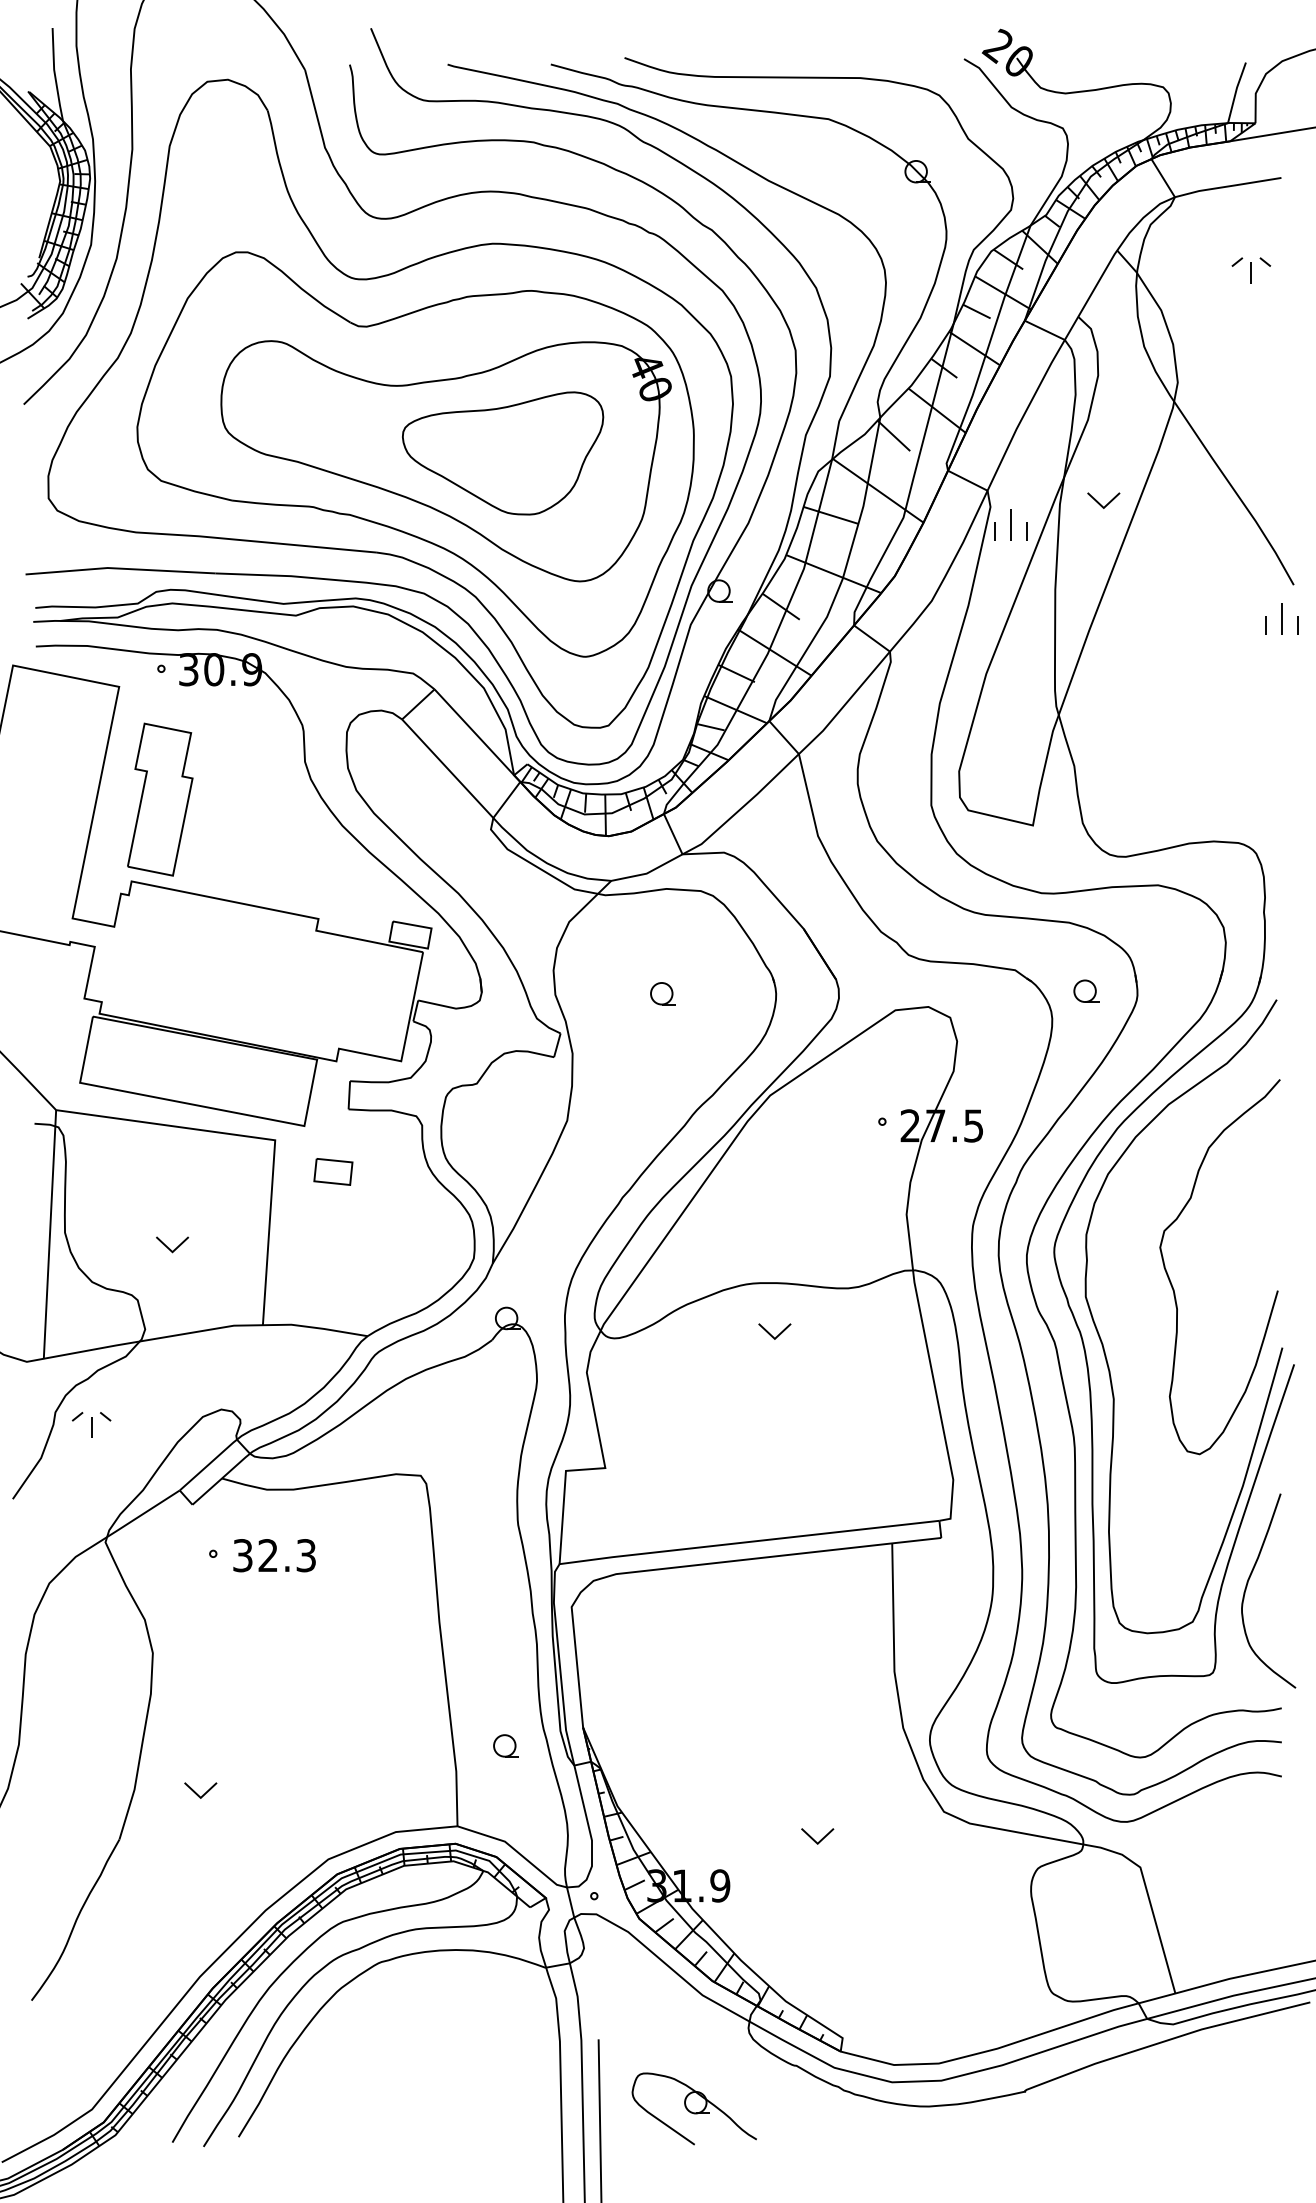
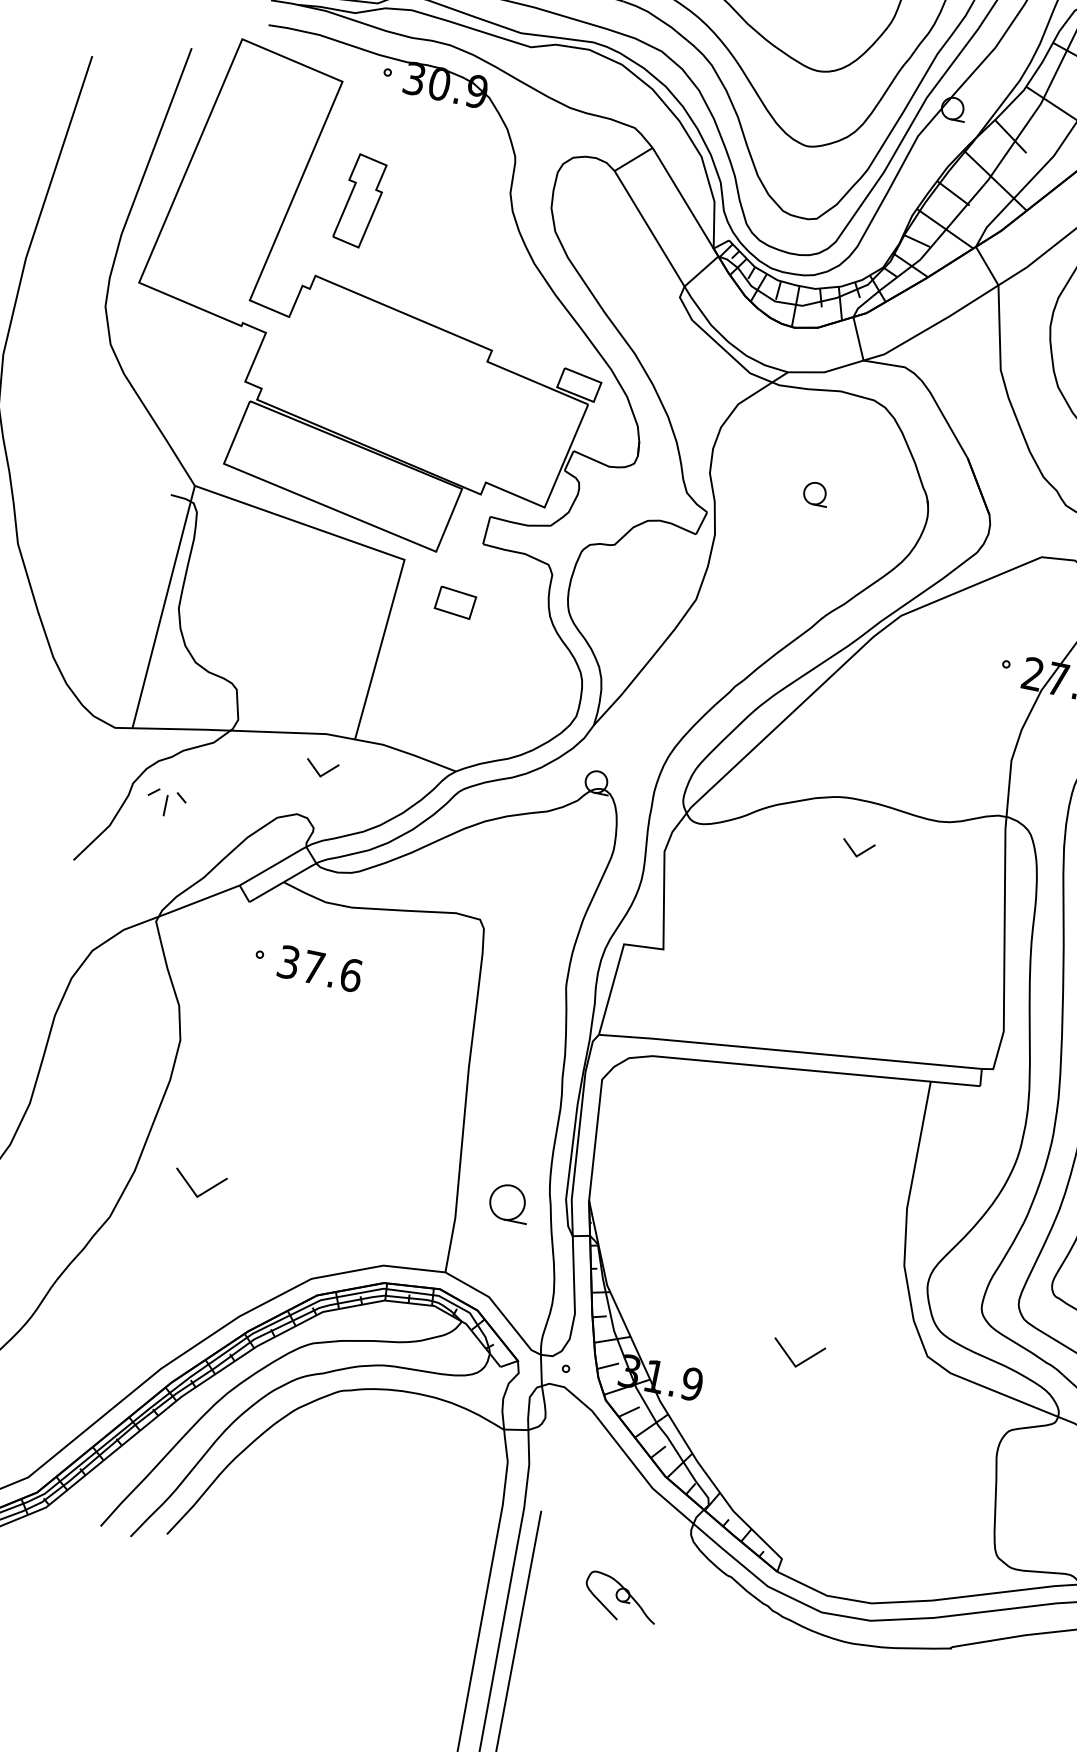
part: (160, 799) -> (360, 200), size x0.6
part: (172, 1244) -> (321, 768), moved
text: (287, 1555) -> (332, 971), 32.3 -> 37.6
part: (505, 1745) -> (509, 1202), size x1.6
part: (200, 1790) -> (199, 1185), size x1.6
part: (817, 1836) -> (797, 1355), size x1.6
part: (693, 2108) -> (620, 1598), size x0.6

